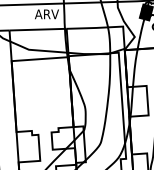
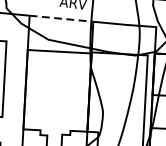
line: (38, 29) -> (61, 18), solid -> dashed

